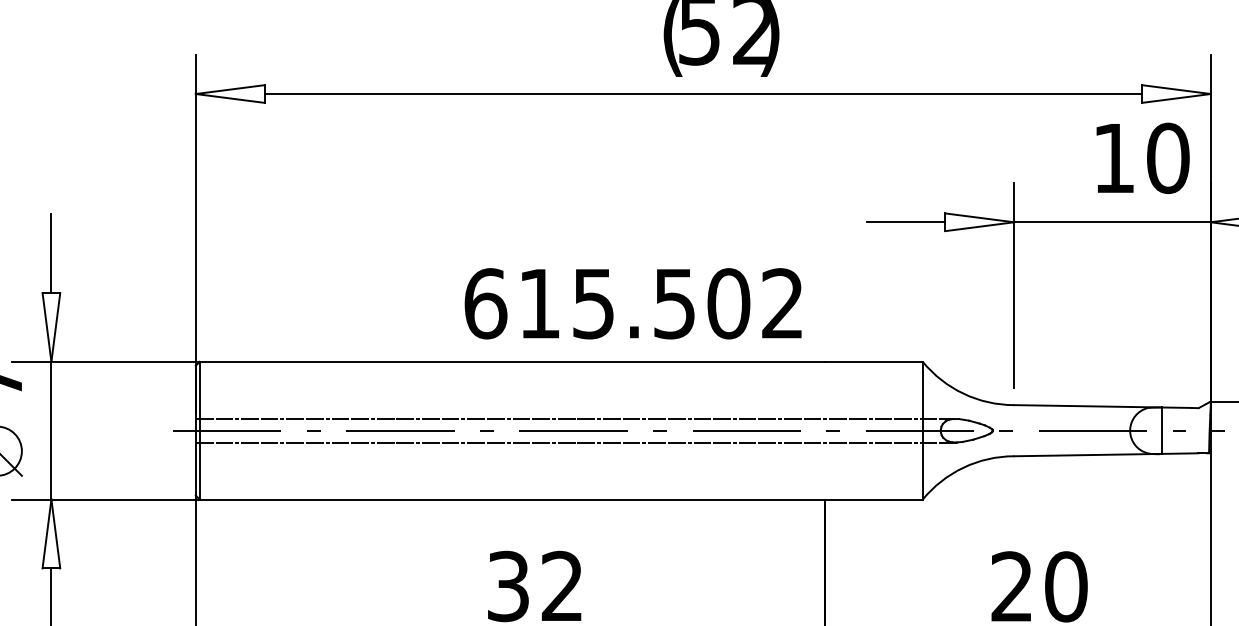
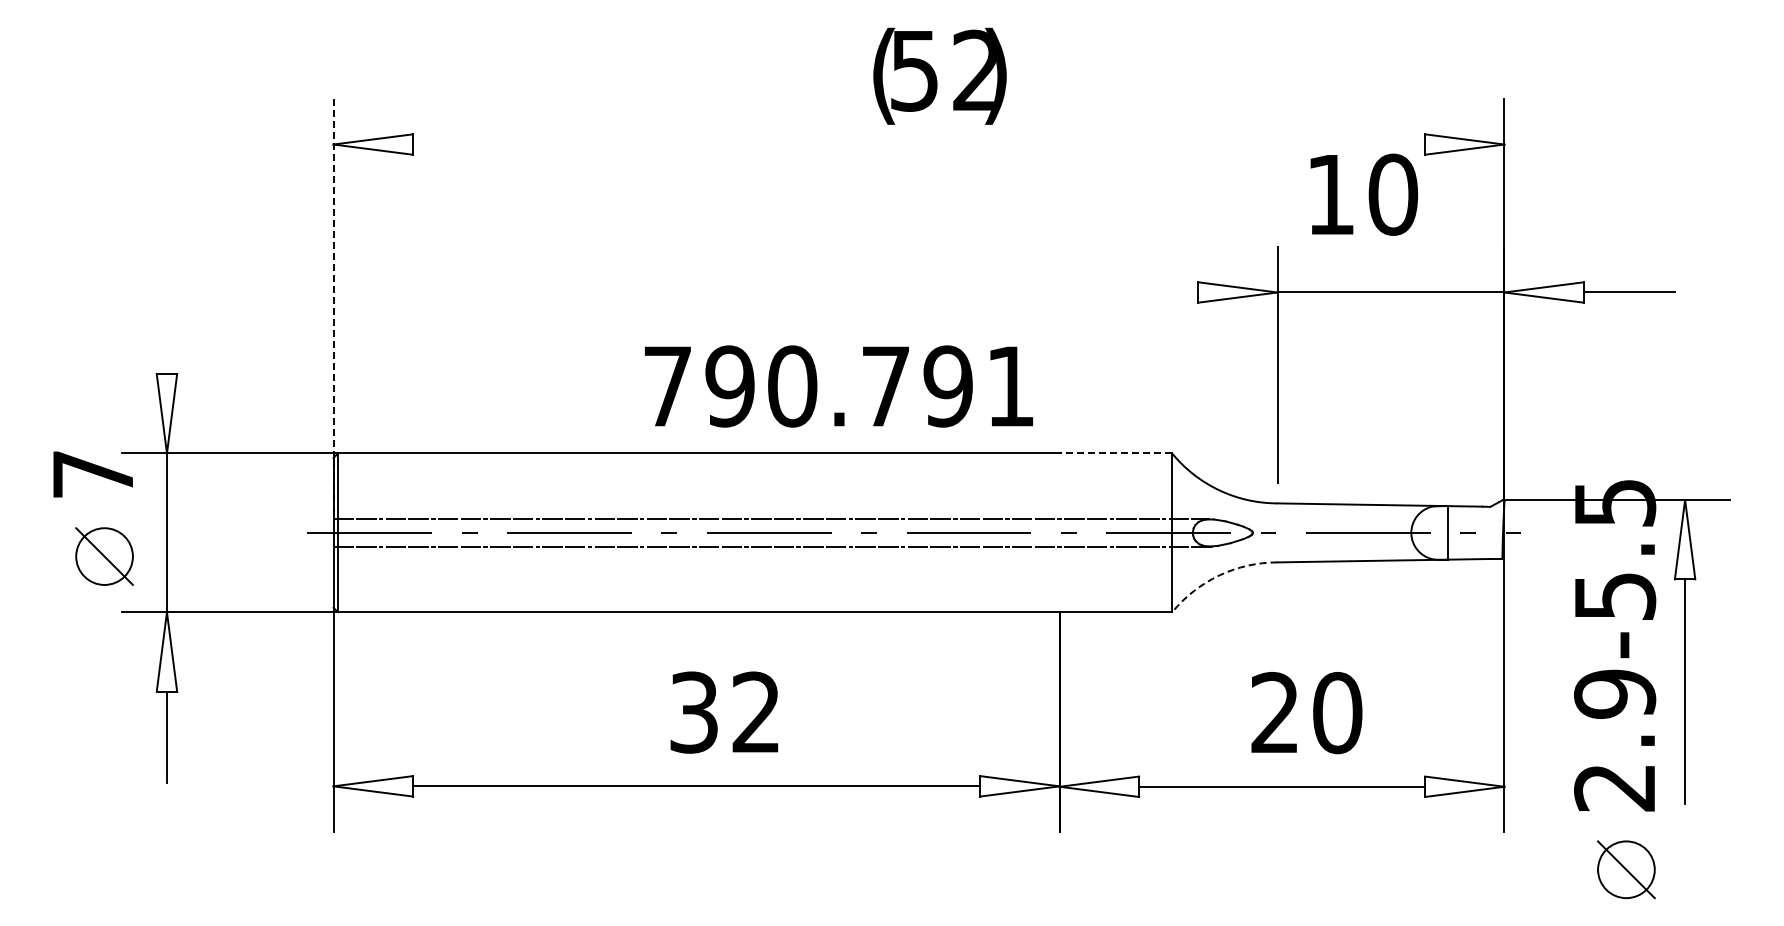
line: (702, 93) -> (918, 144), removed
text: (1143, 158) -> (1364, 194), moved
line: (905, 222) -> (1152, 292), removed
line: (195, 233) -> (333, 305), solid -> dashed
line: (51, 253) -> (166, 328), removed
text: (633, 303) -> (838, 386), 615.502 -> 790.791
line: (873, 361) -> (1115, 453), solid -> dashed
arc: (963, 467) -> (1219, 575), solid -> dashed

